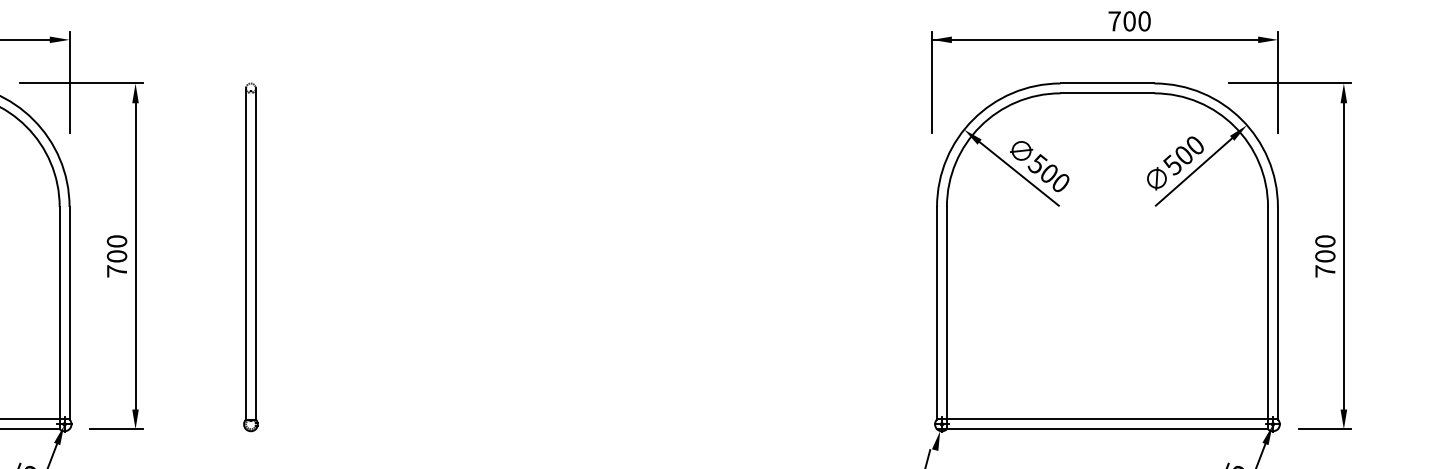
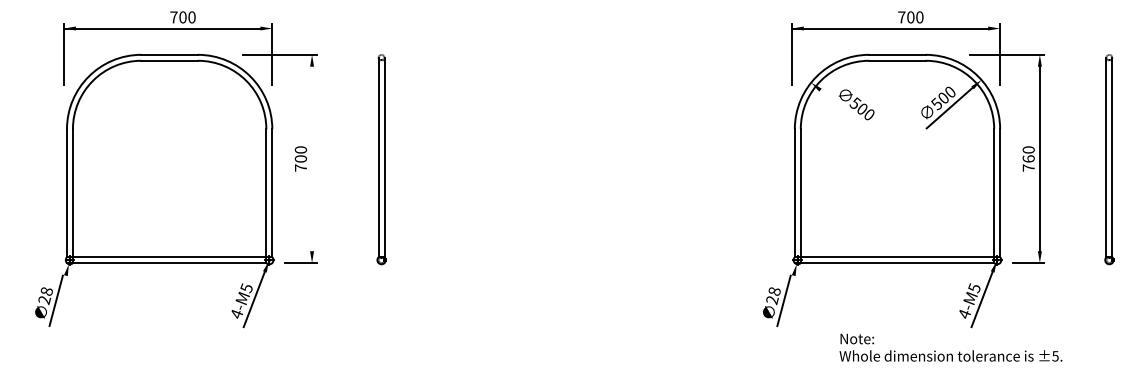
line: (1019, 174) -> (844, 109), removed
line: (136, 255) -> (312, 158), removed
text: (1324, 255) -> (1028, 158), 700 -> 760

